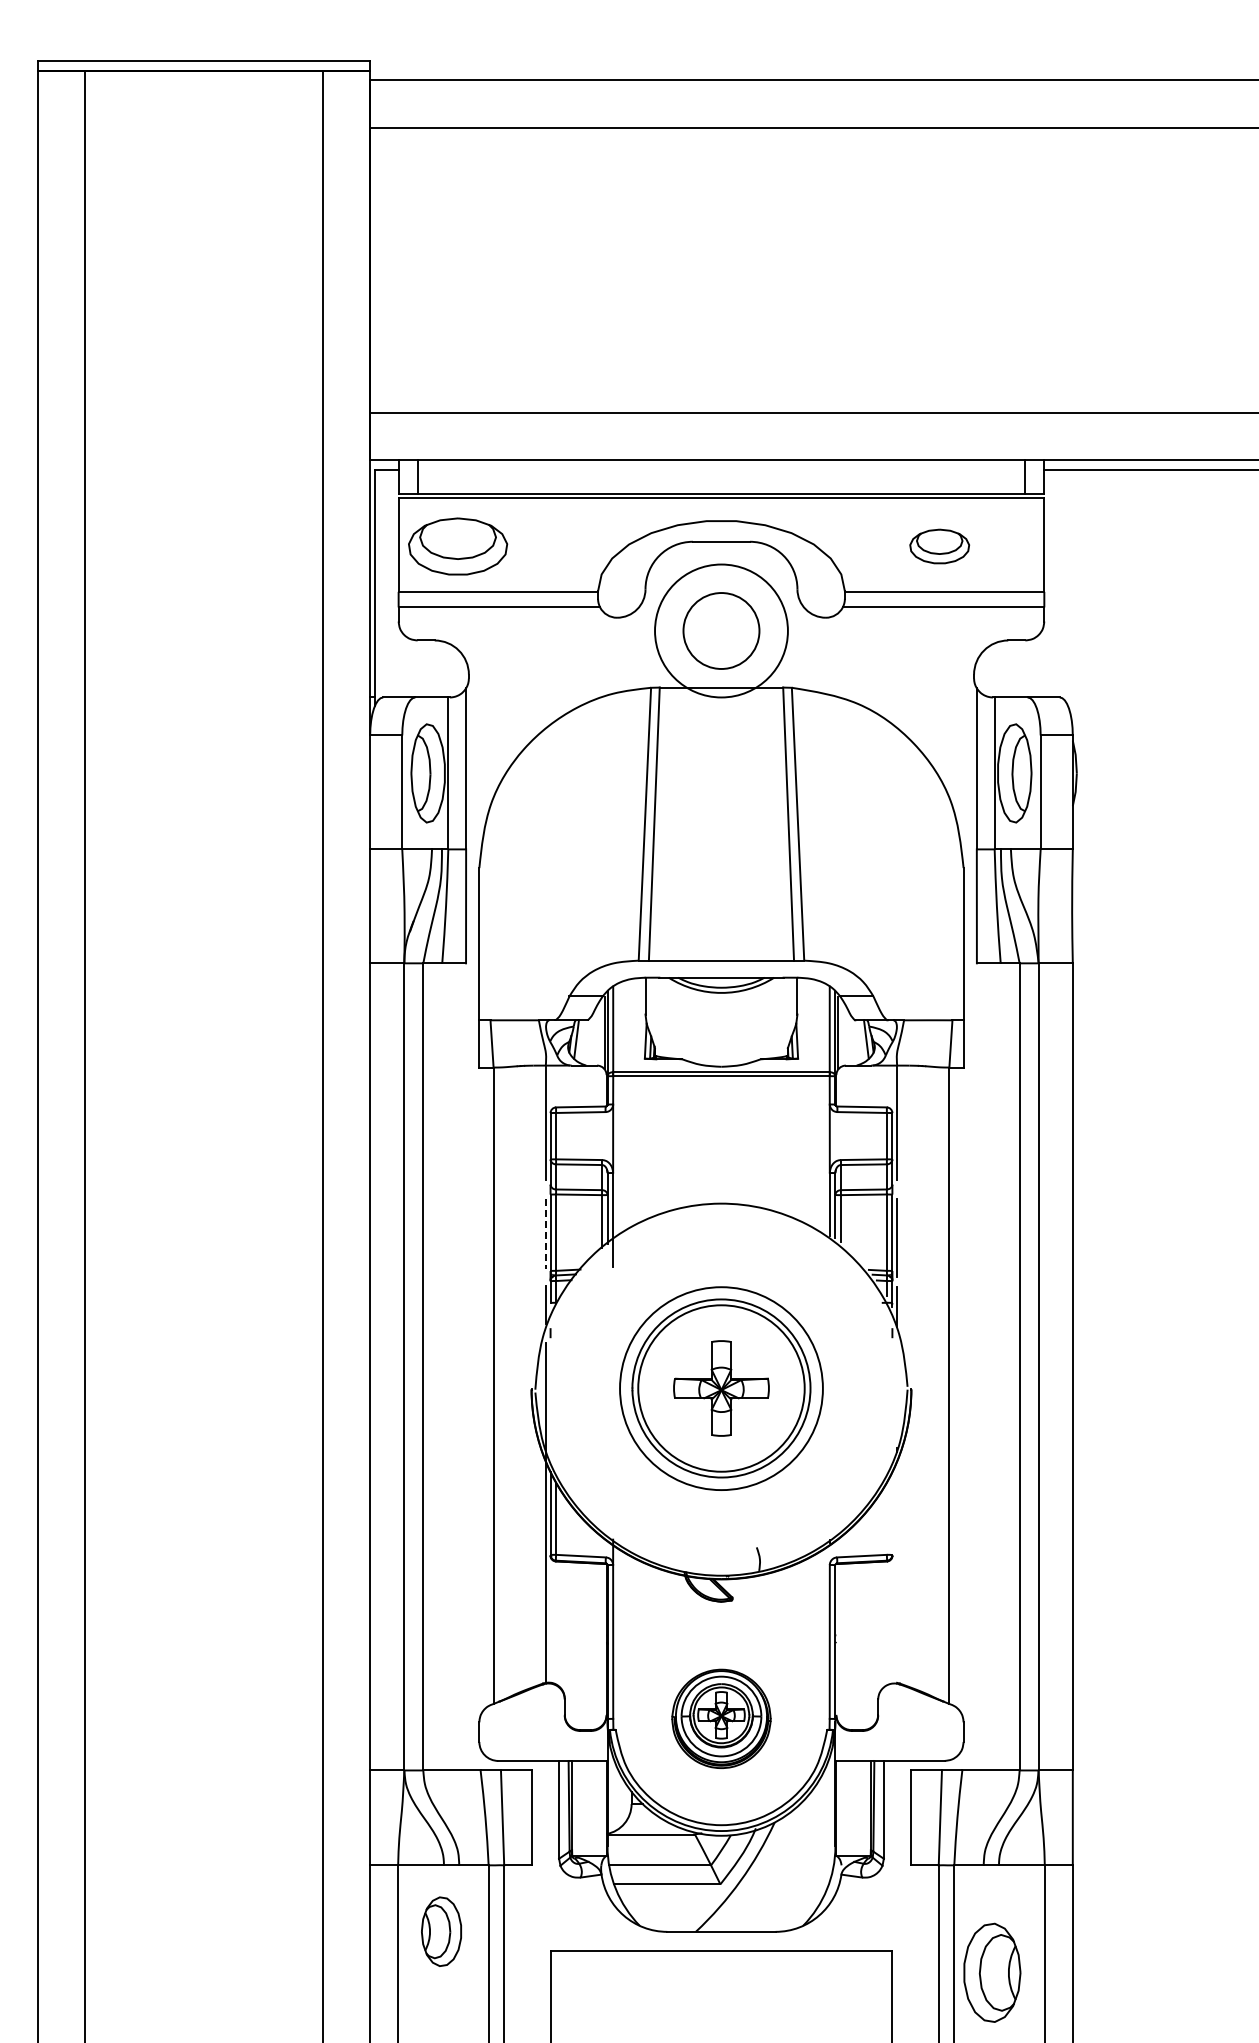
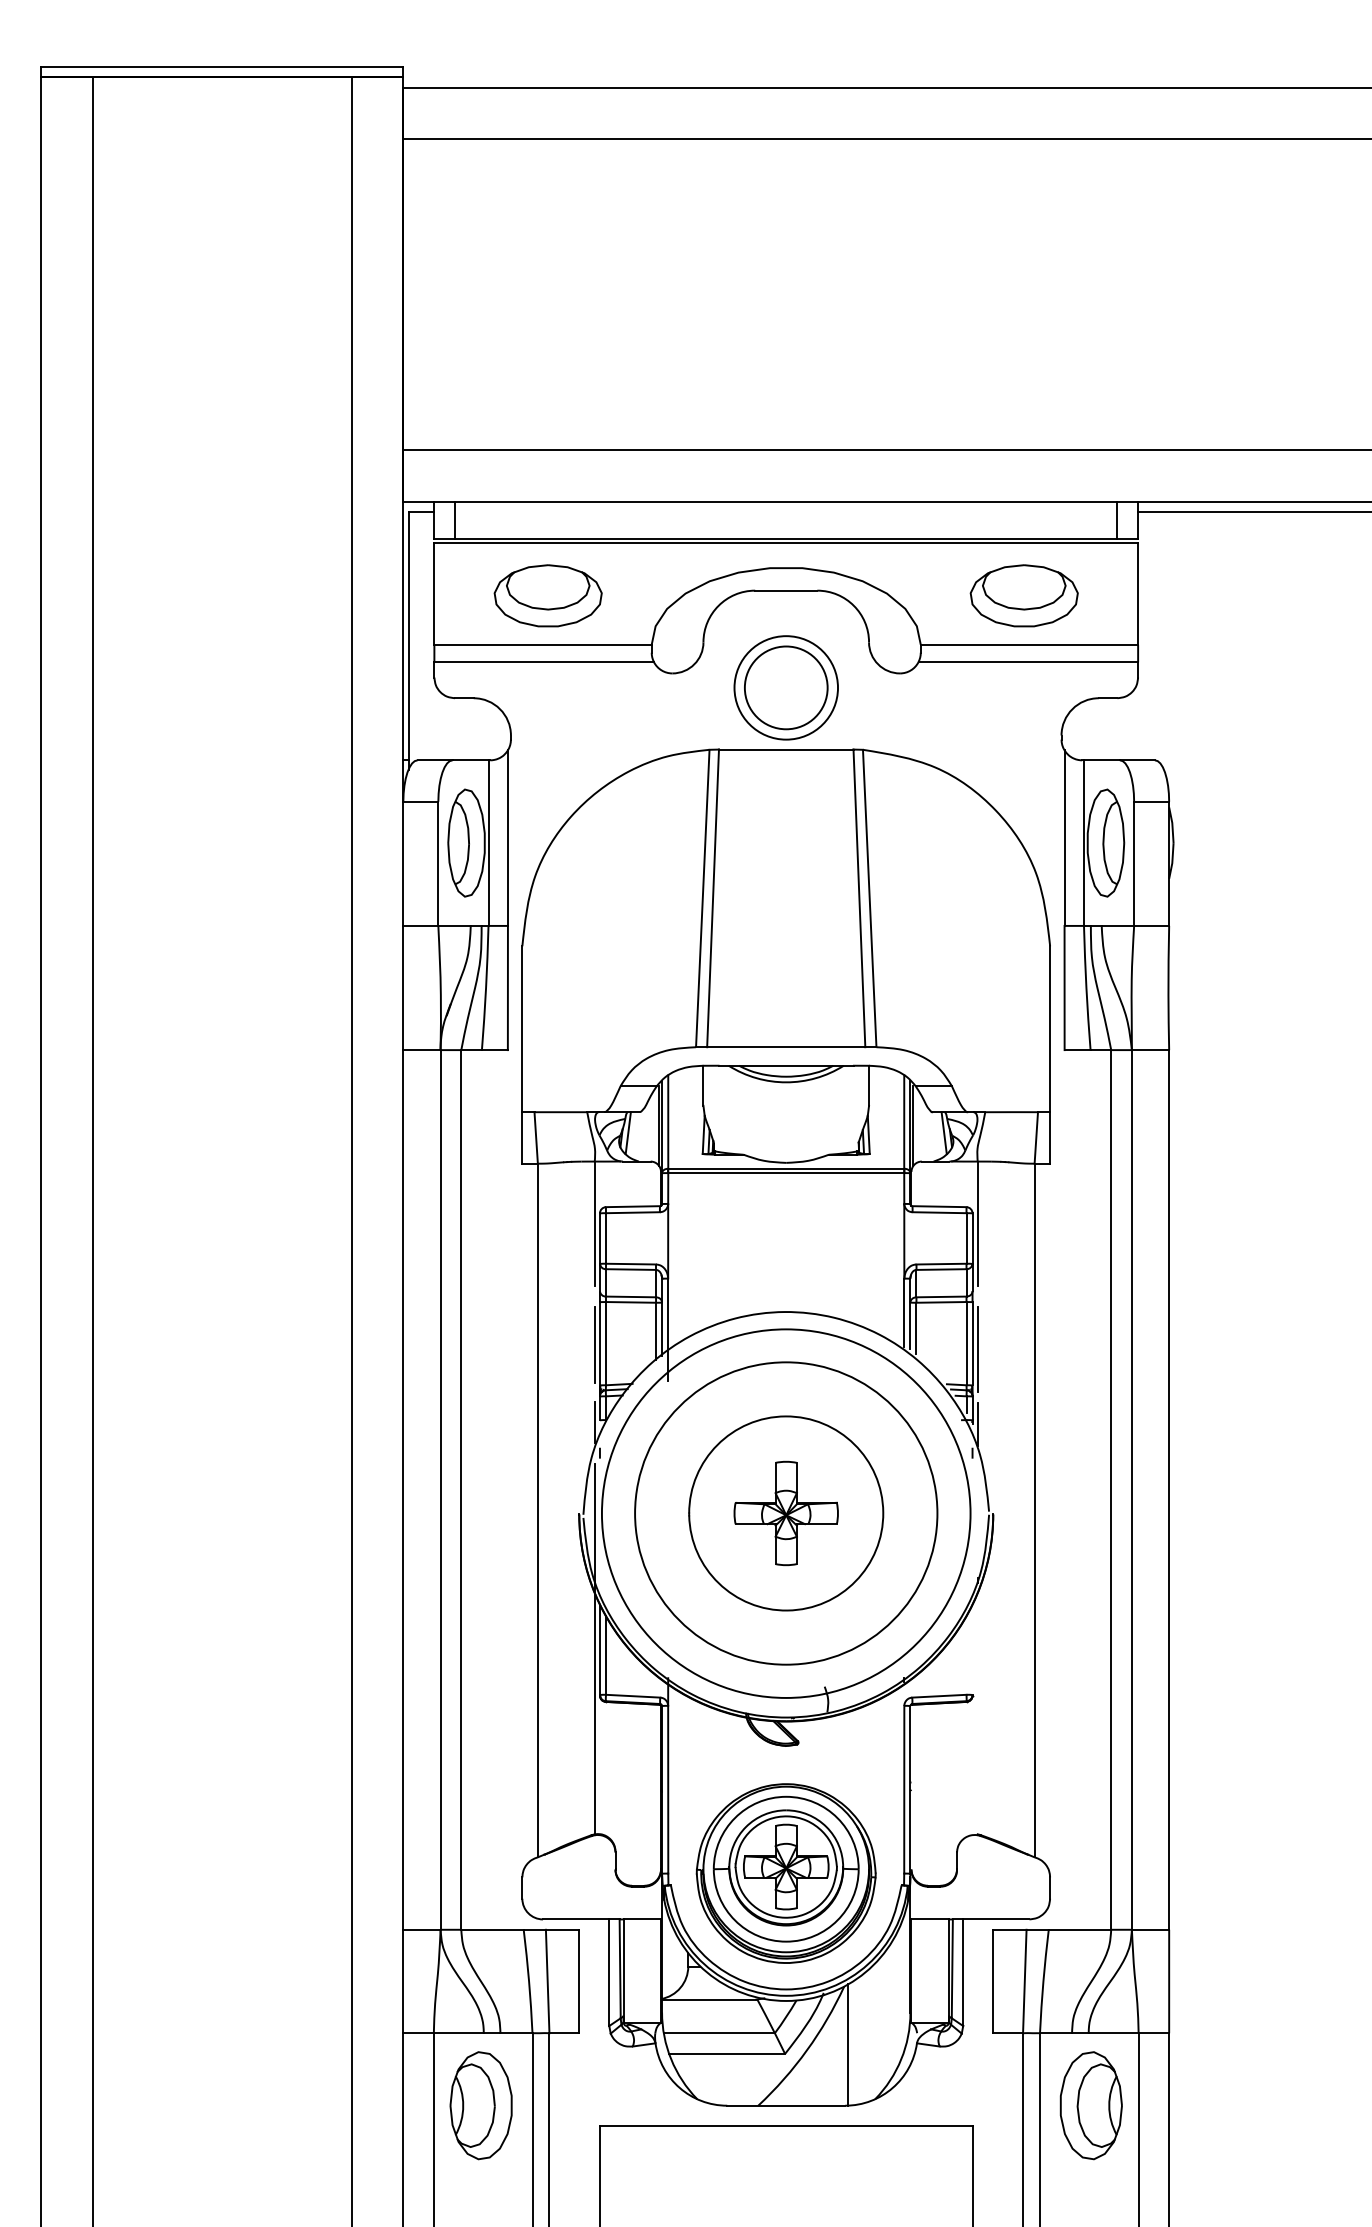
part: (458, 546) -> (548, 595), moved
part: (939, 546) -> (1023, 595), size x1.67
circle: (721, 630) -> (786, 687), size x0.71
line: (545, 1234) -> (594, 1345), dashed -> solid
circle: (721, 1388) -> (786, 1513), size x1.67
circle: (721, 1388) -> (786, 1513), size x1.67
part: (721, 1718) -> (786, 1873), size x1.67
line: (778, 1875) -> (848, 2044), added
part: (441, 1931) -> (481, 2105), size x1.43
part: (992, 1972) -> (1091, 2105), moved

